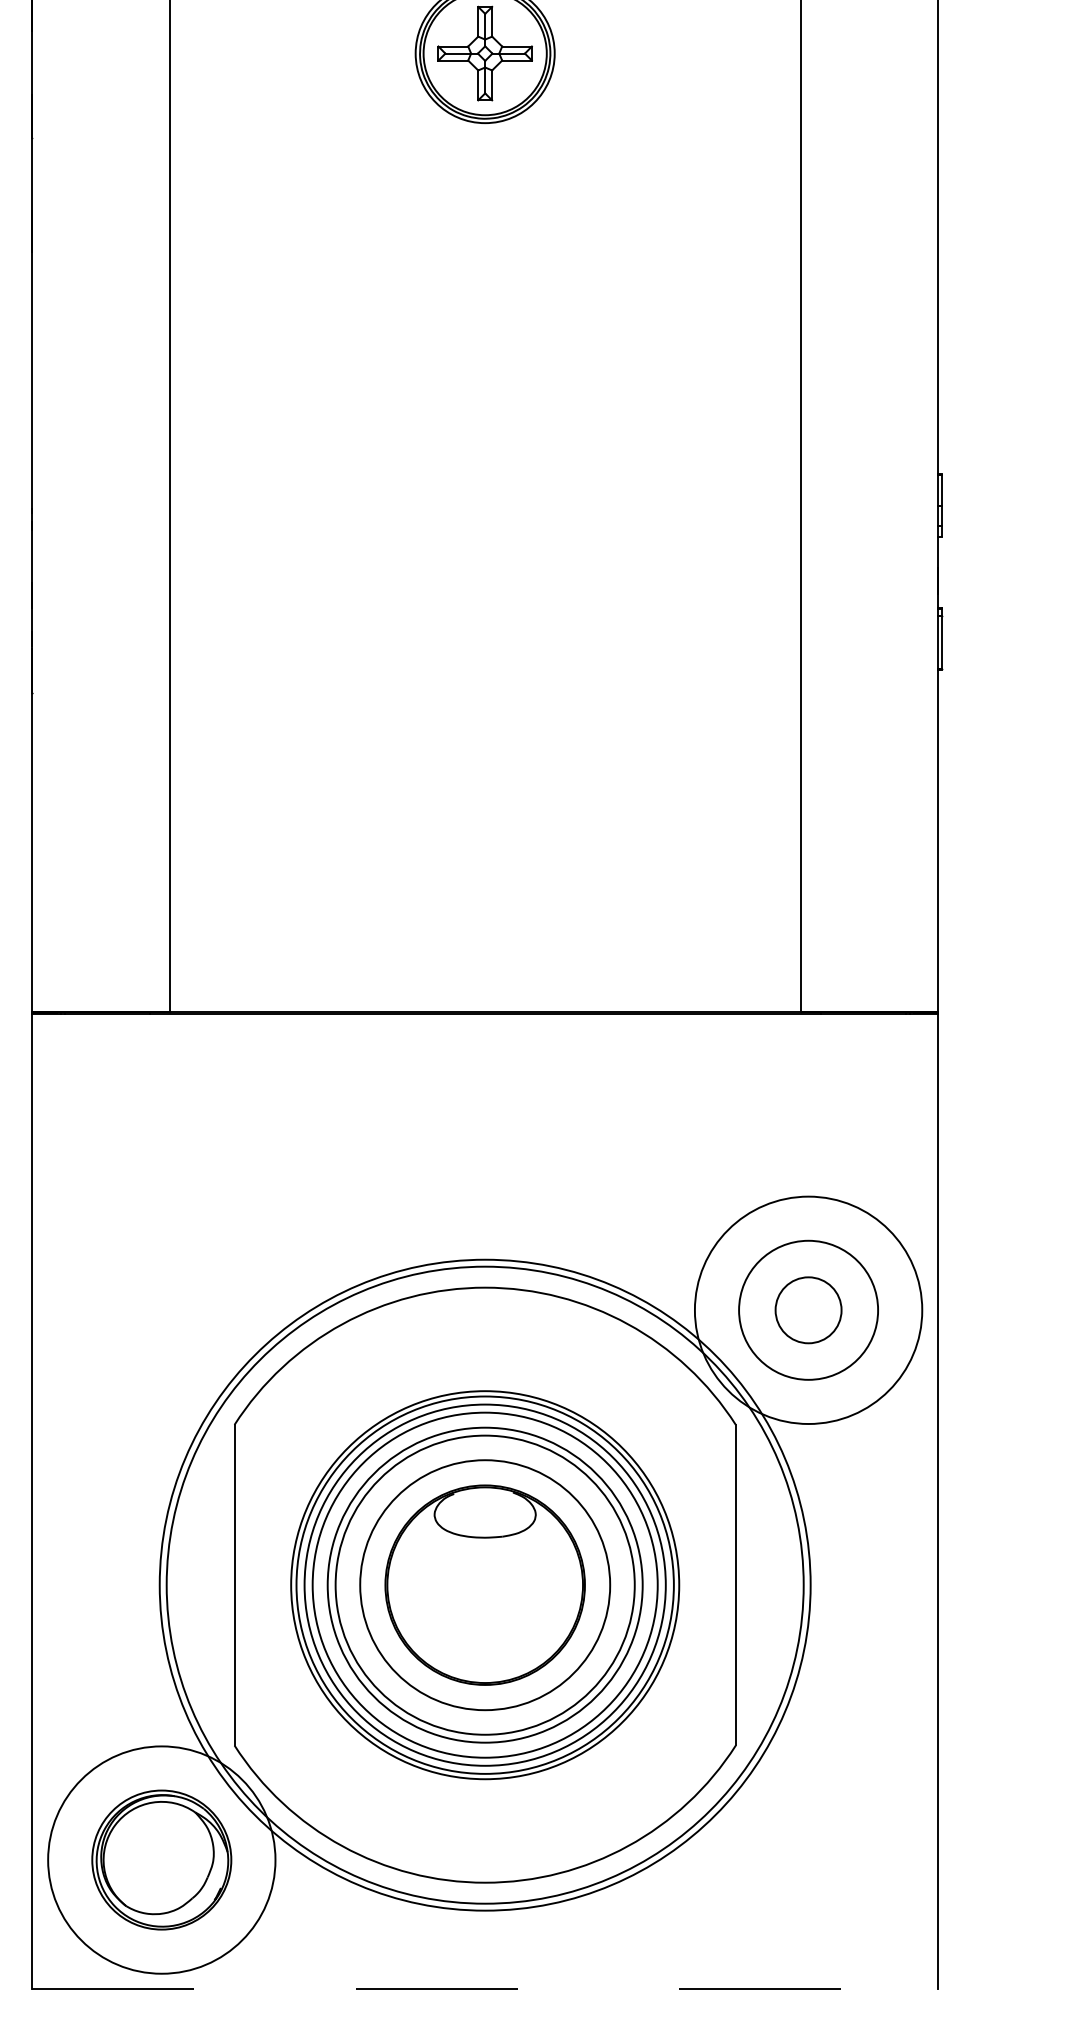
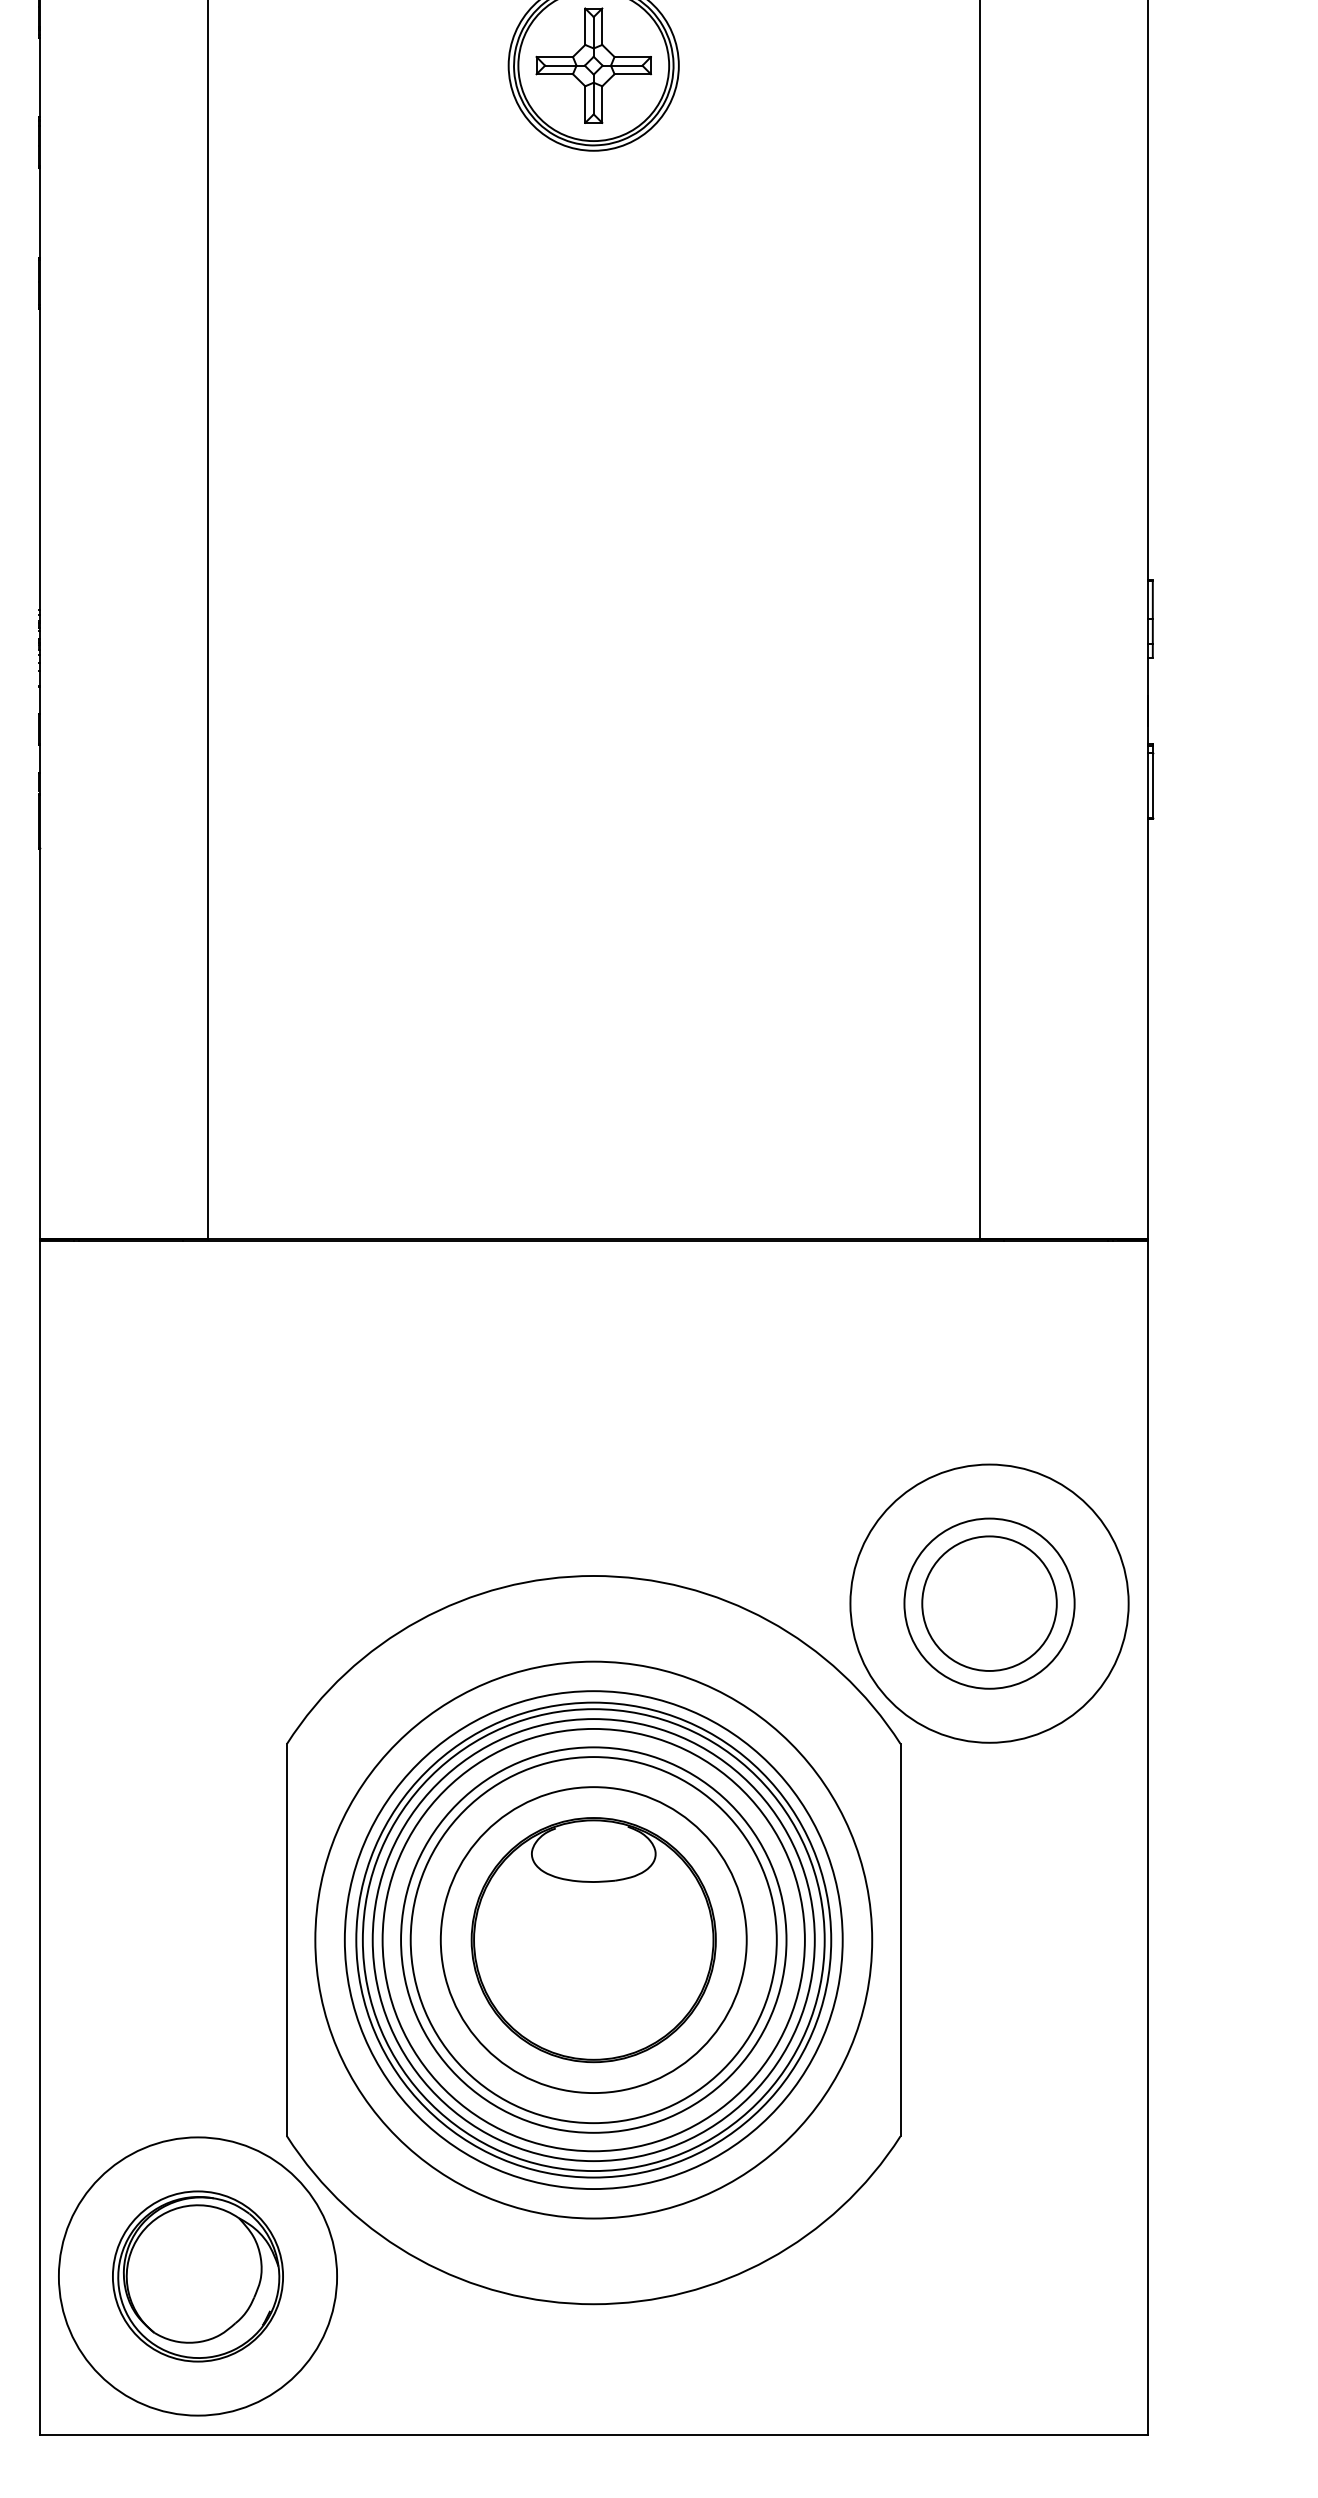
circle: (808, 1310) -> (989, 1603), size x1.67
circle: (484, 1584) -> (593, 1939), size x0.71
circle: (484, 1585) -> (593, 1940), size x0.62
line: (485, 1989) -> (594, 2434), dashed -> solid

